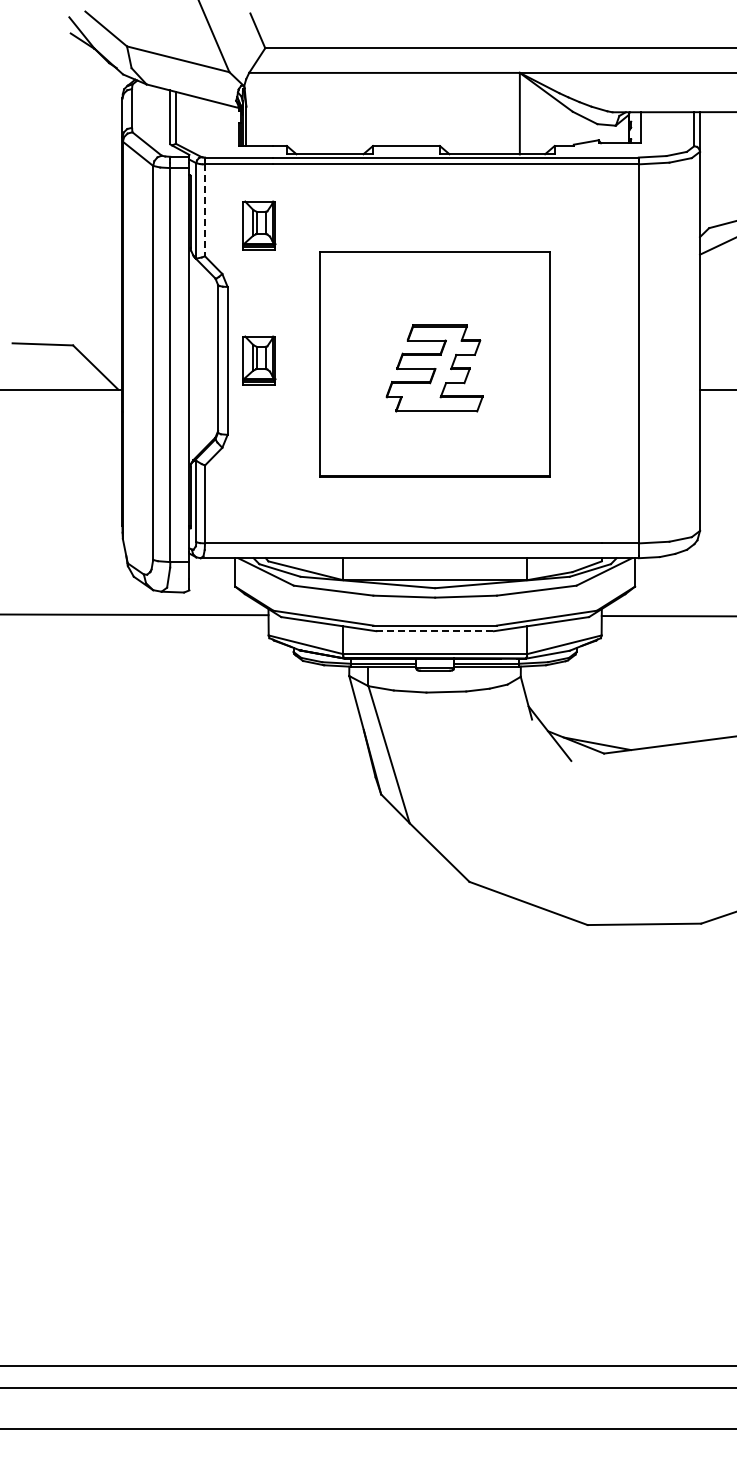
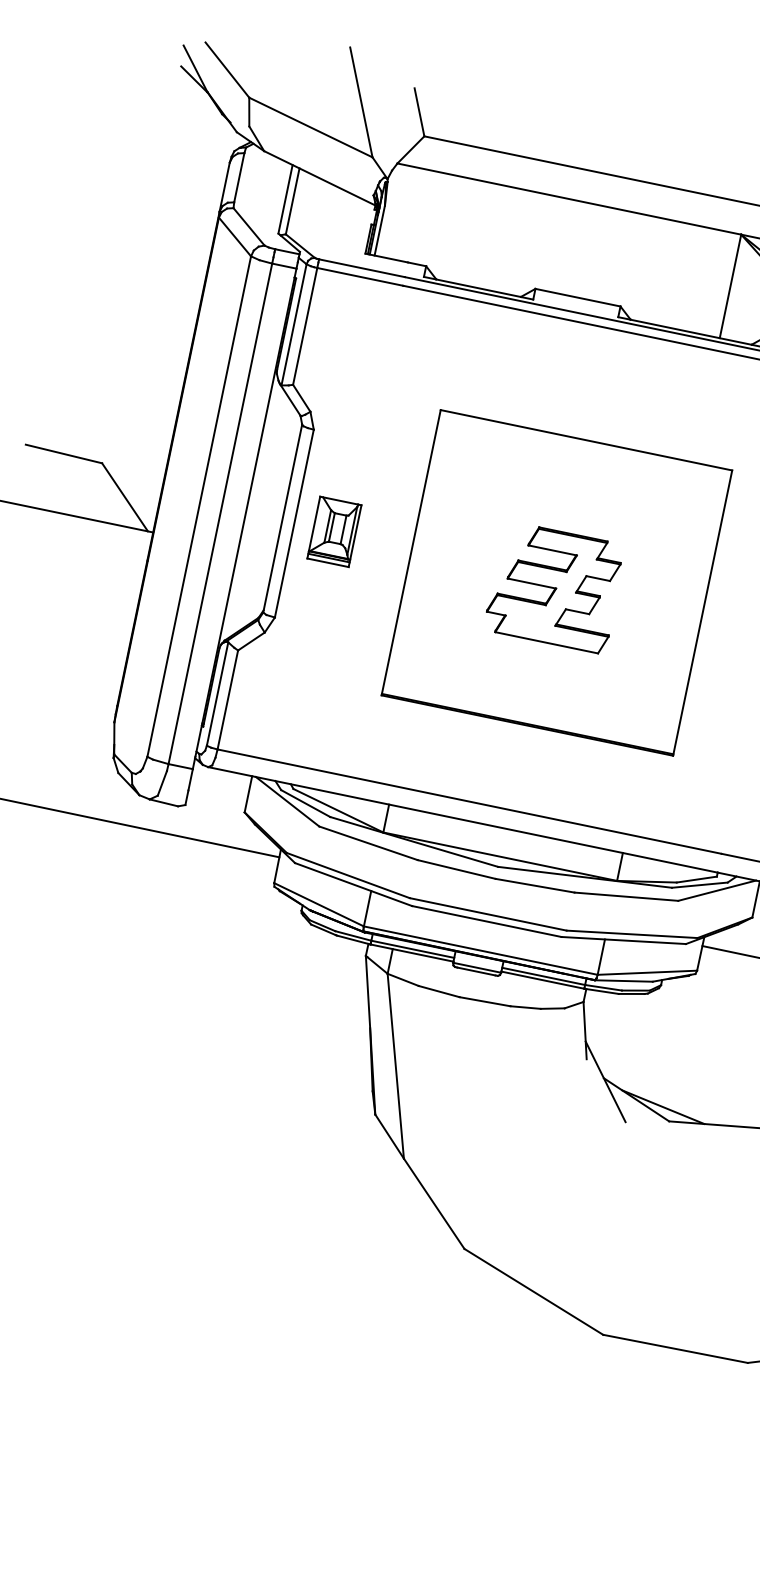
line: (205, 210) -> (305, 326), dashed -> solid
part: (259, 225) -> (370, 359), removed
line: (435, 631) -> (487, 921), dashed -> solid

